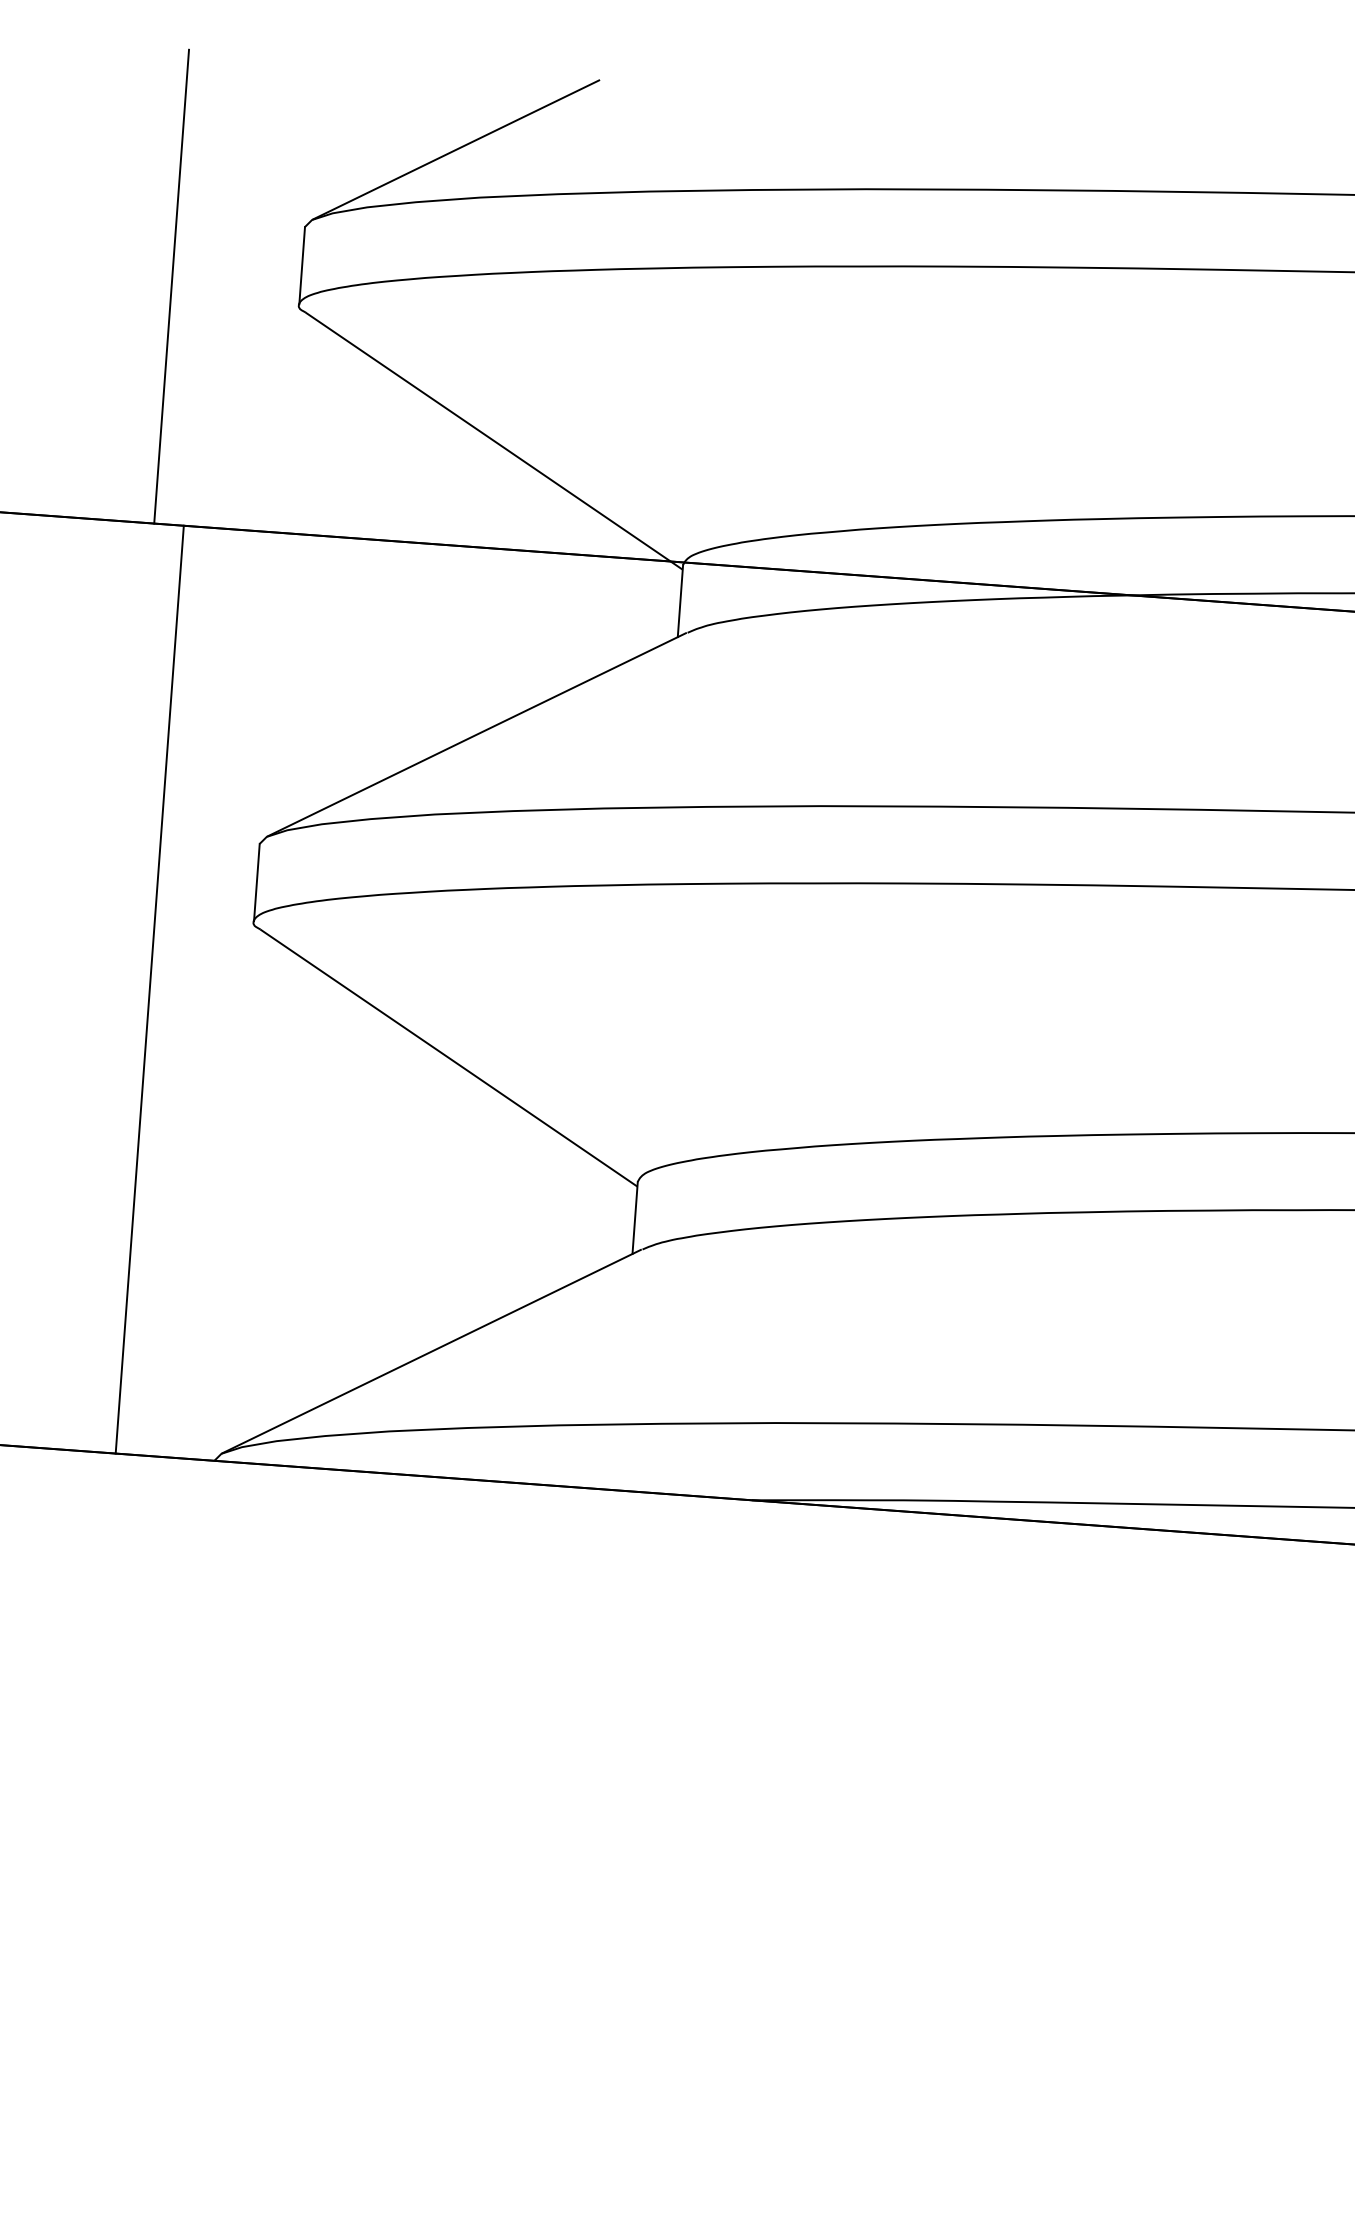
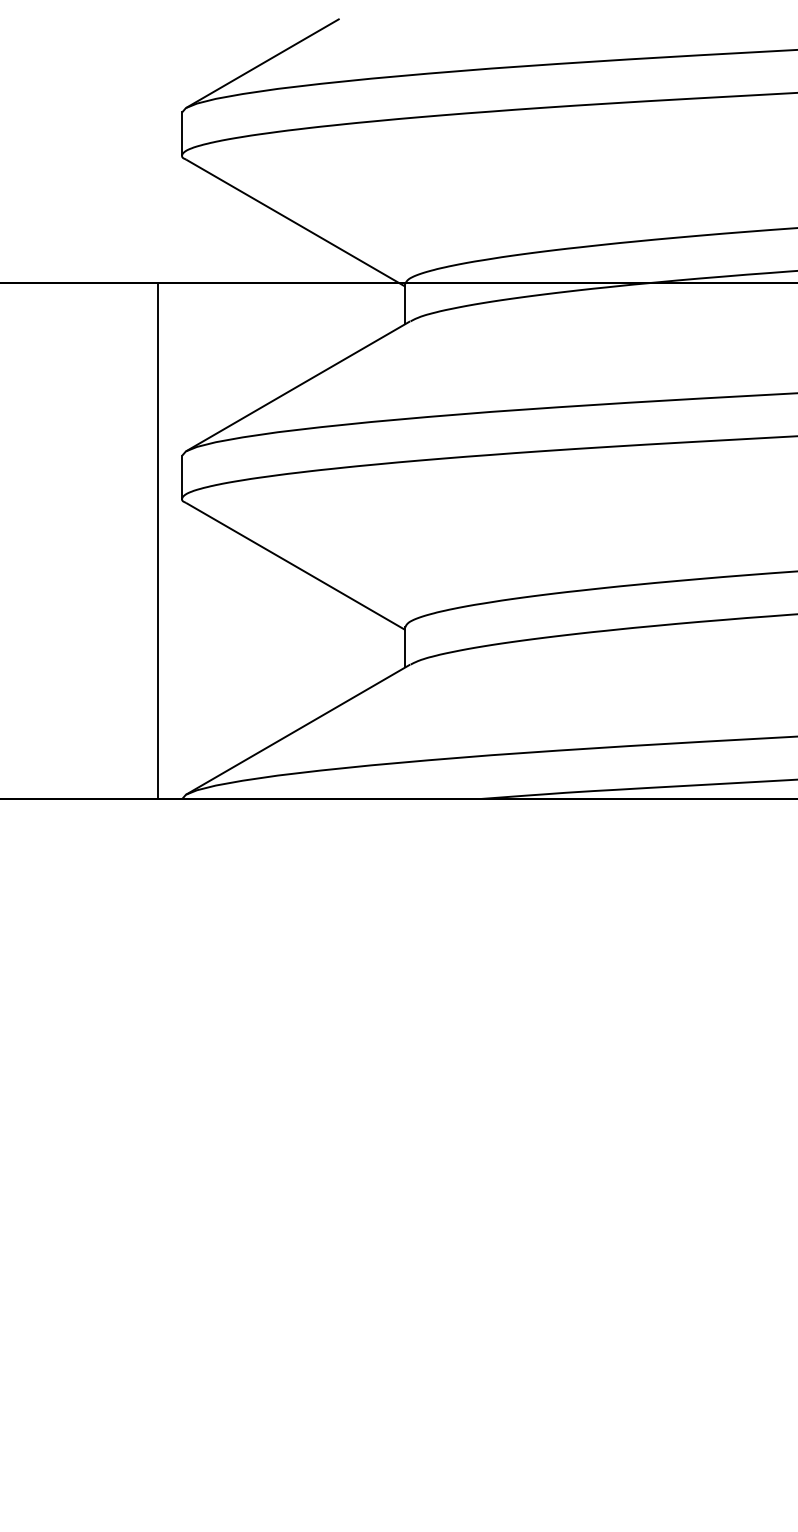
line: (170, 286) -> (110, 150), removed
line: (150, 989) -> (158, 540), moved

